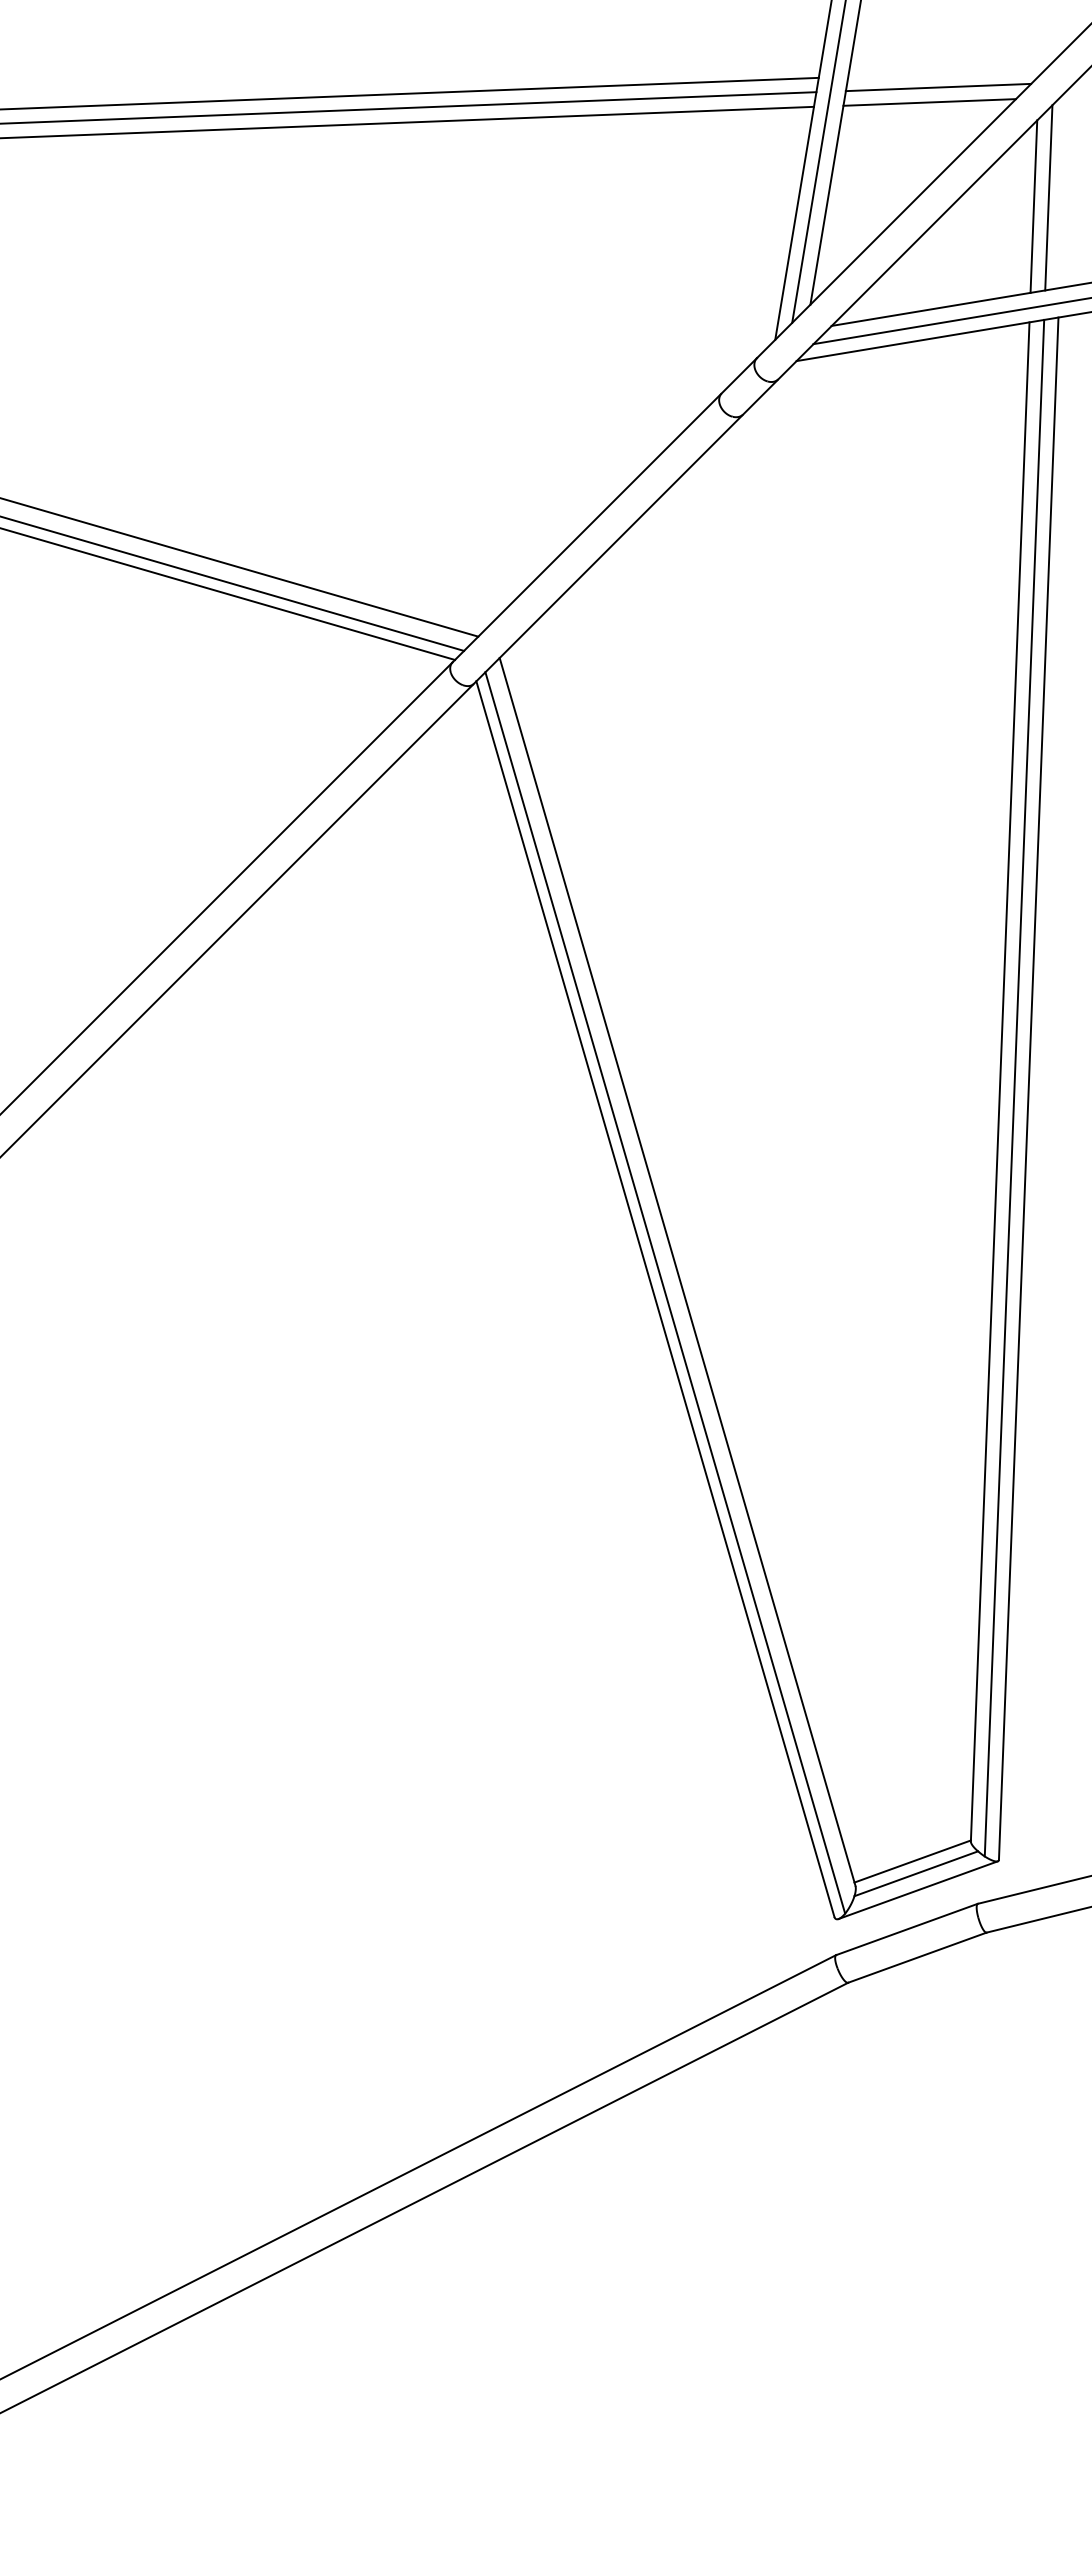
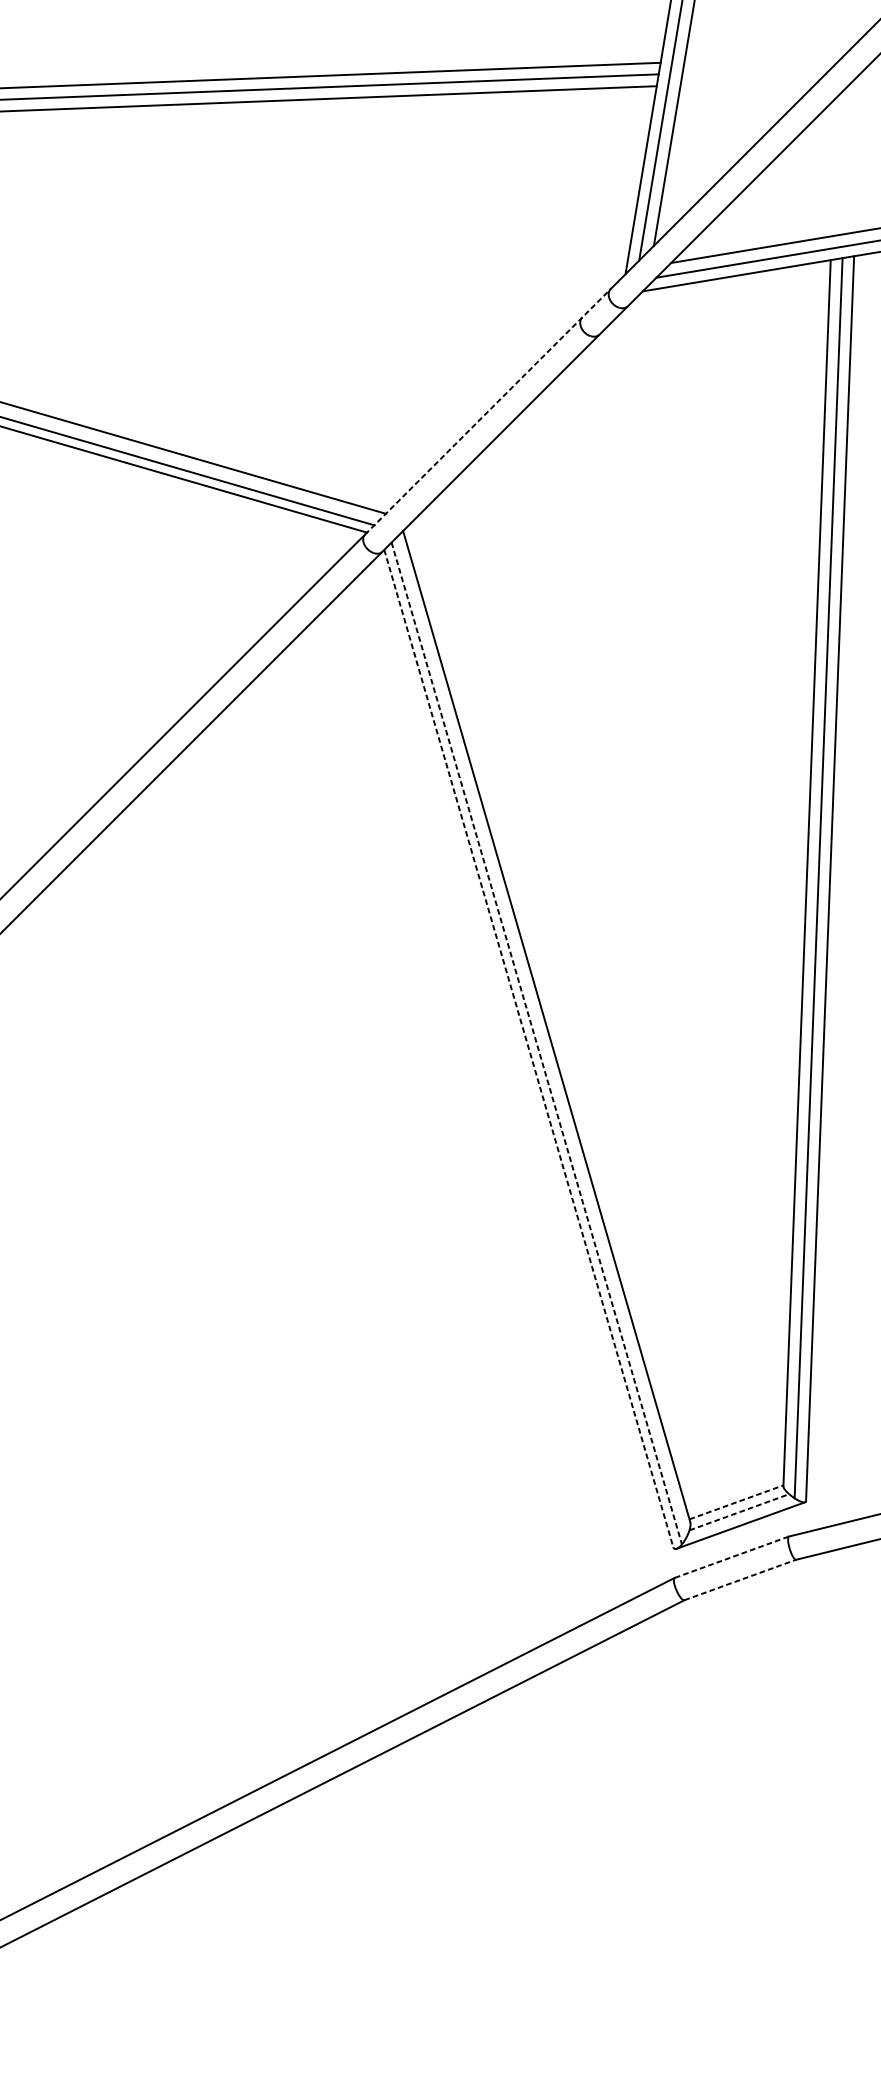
line: (938, 87) -> (757, 70), removed
line: (929, 102) -> (750, 82), removed
line: (1048, 197) -> (846, 159), removed
line: (1033, 206) -> (833, 166), removed
line: (605, 509) -> (488, 411), solid -> dashed
line: (665, 1293) -> (536, 1043), solid -> dashed
line: (655, 1299) -> (528, 1048), solid -> dashed
line: (912, 1861) -> (736, 1502), solid -> dashed
line: (916, 1873) -> (739, 1512), solid -> dashed
line: (907, 1929) -> (732, 1557), solid -> dashed
line: (917, 1957) -> (740, 1579), solid -> dashed

